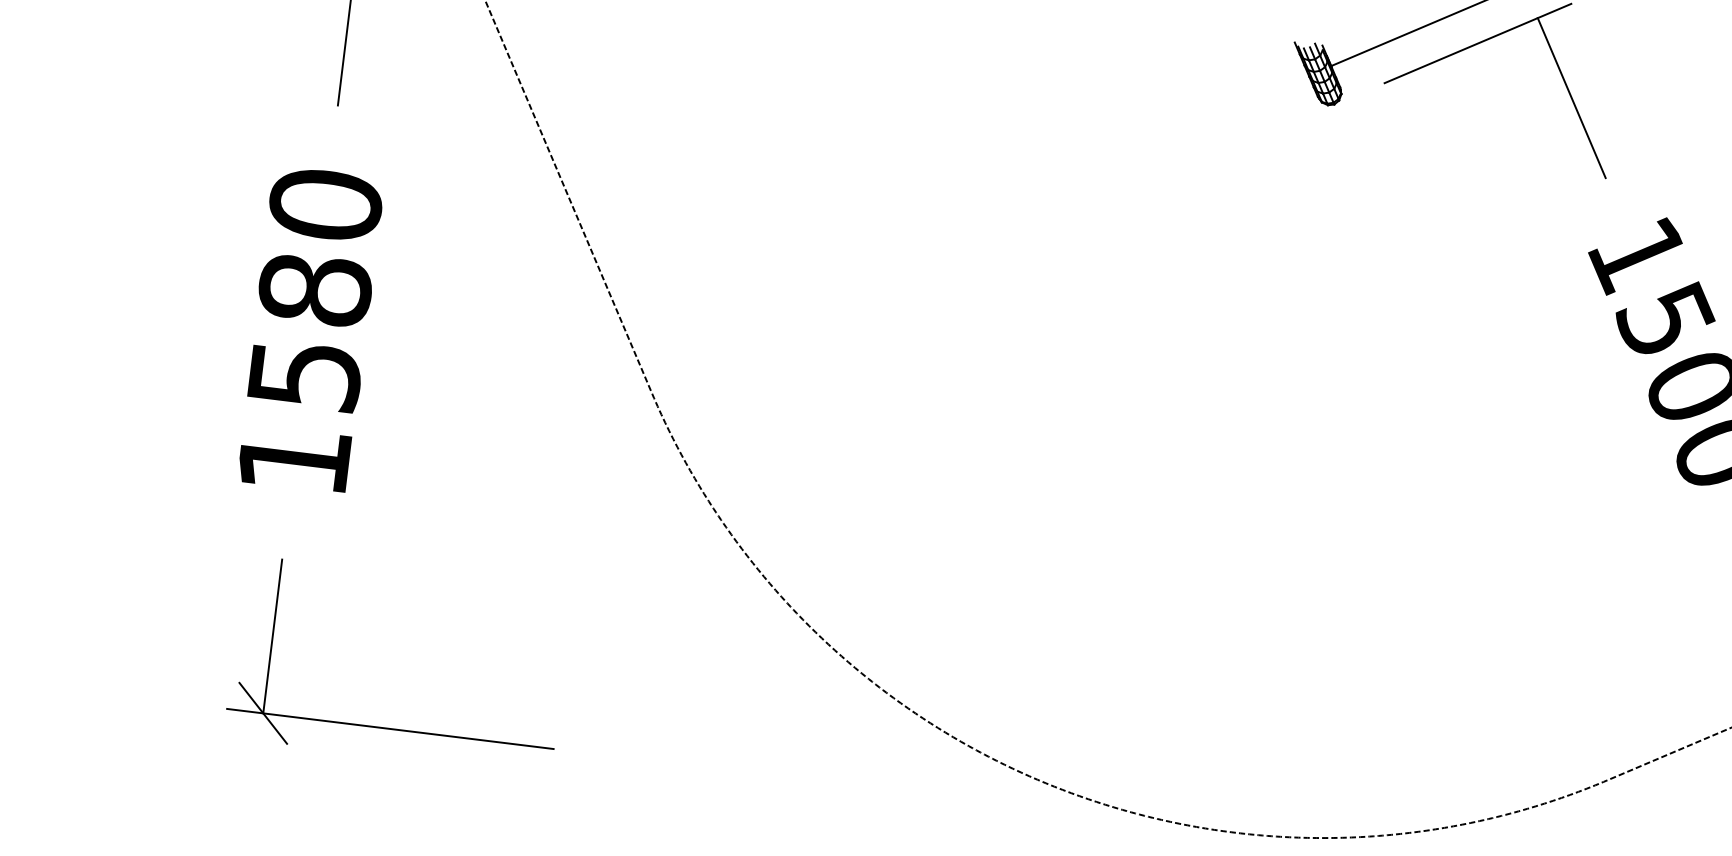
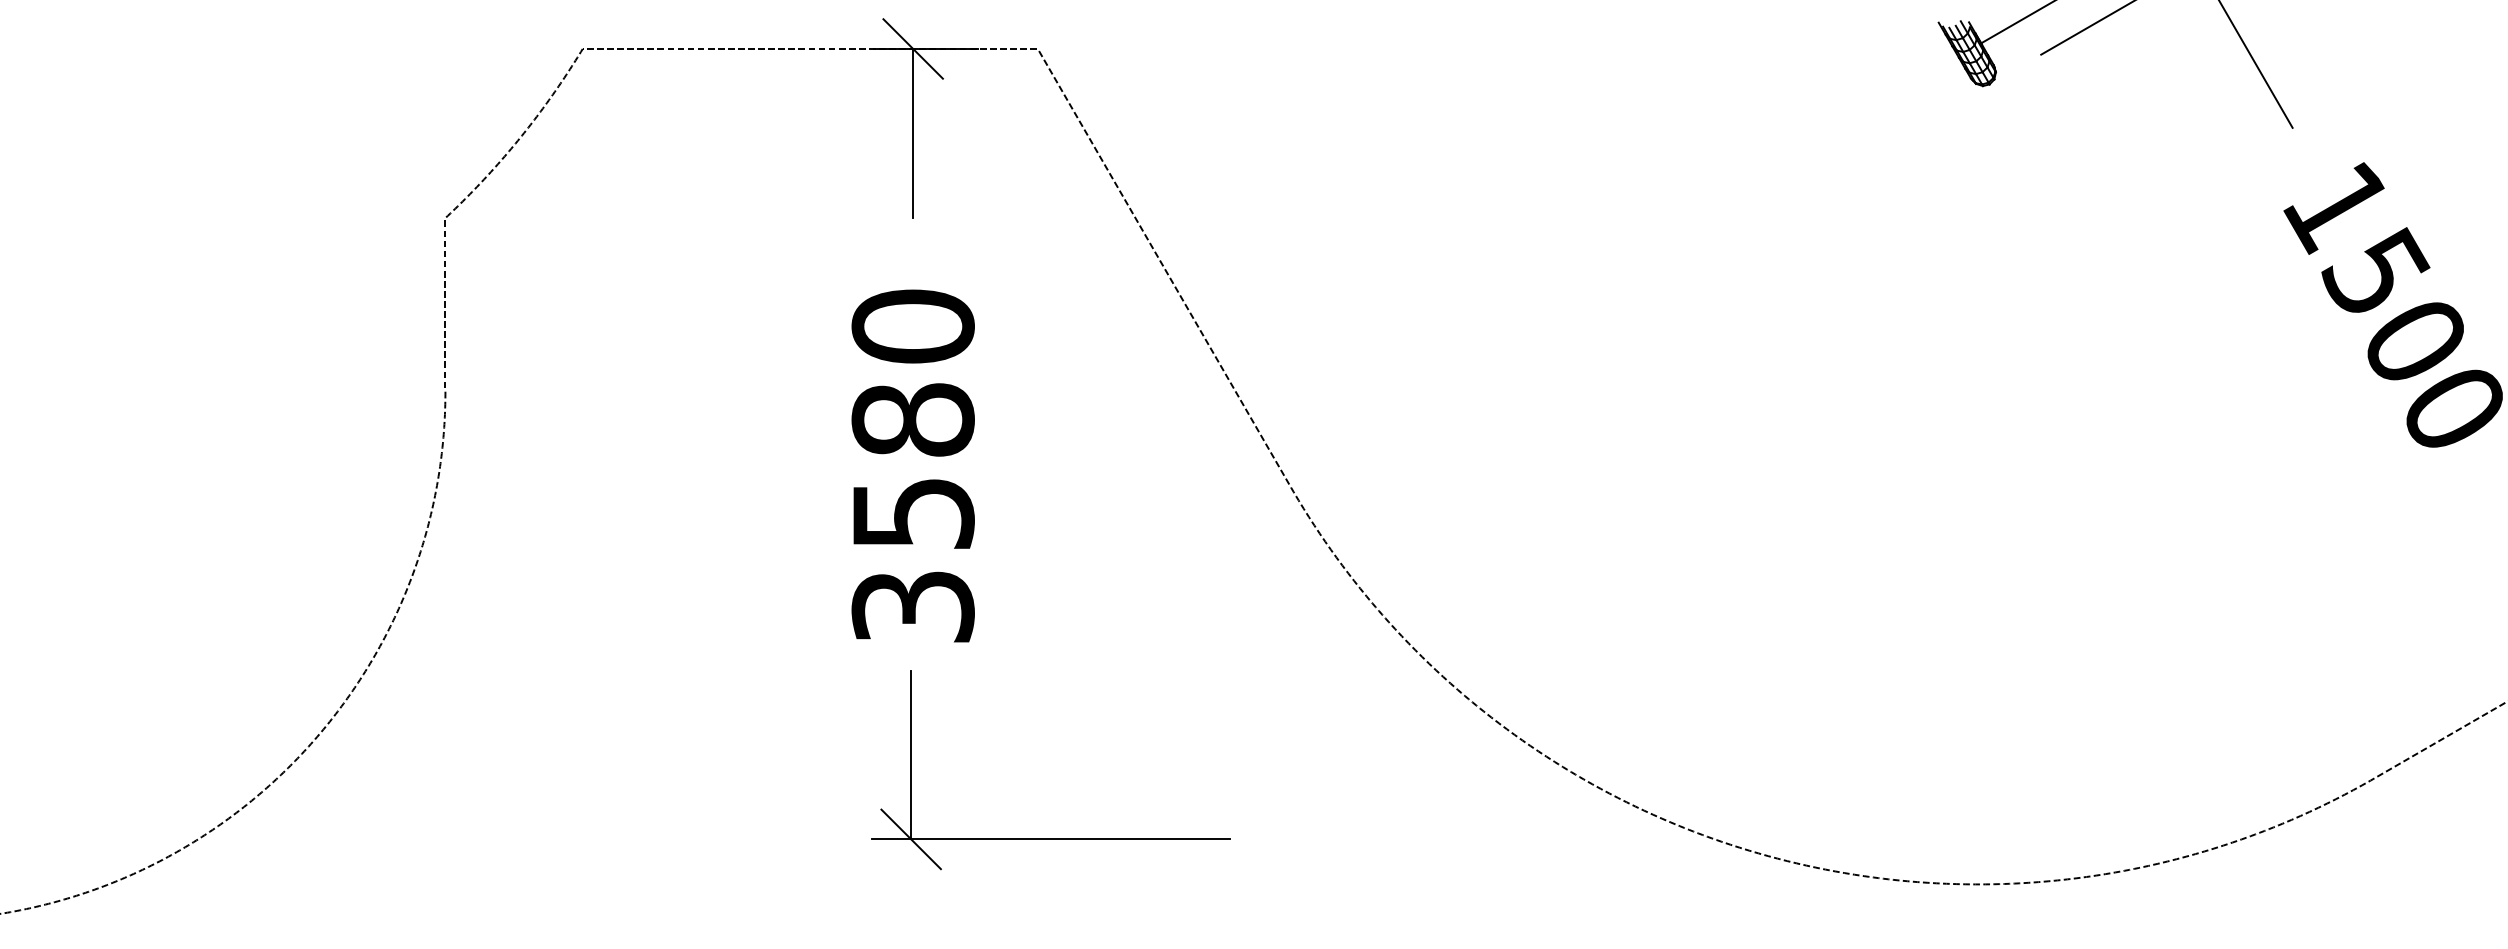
text: (293, 459) -> (912, 606), 1580 -> 3580
part: (390, 728) -> (1050, 838), moved

